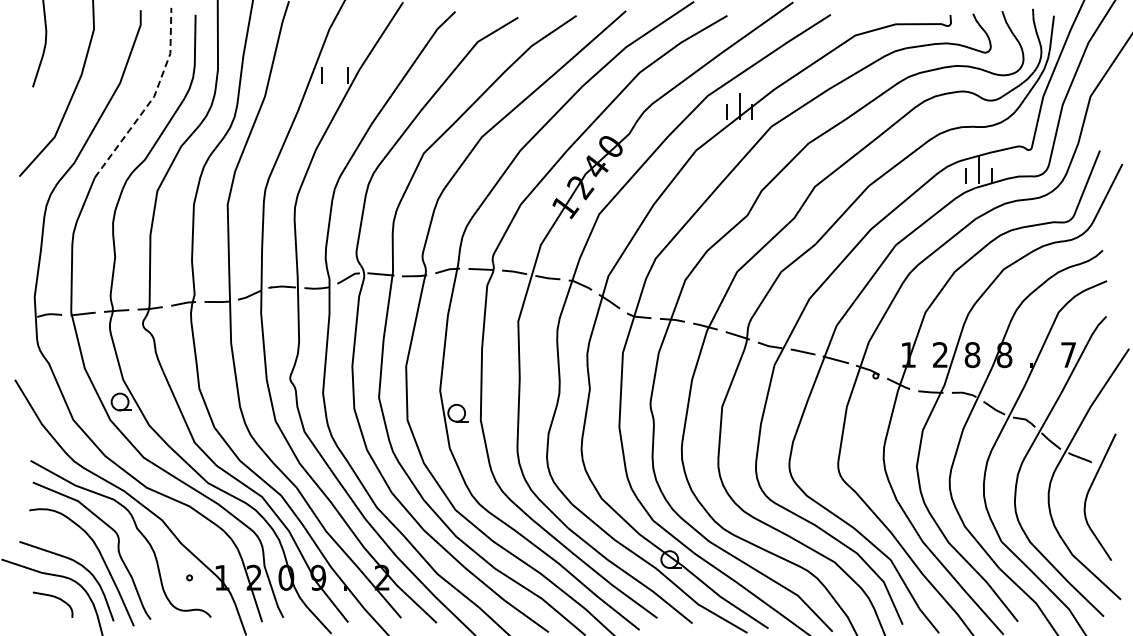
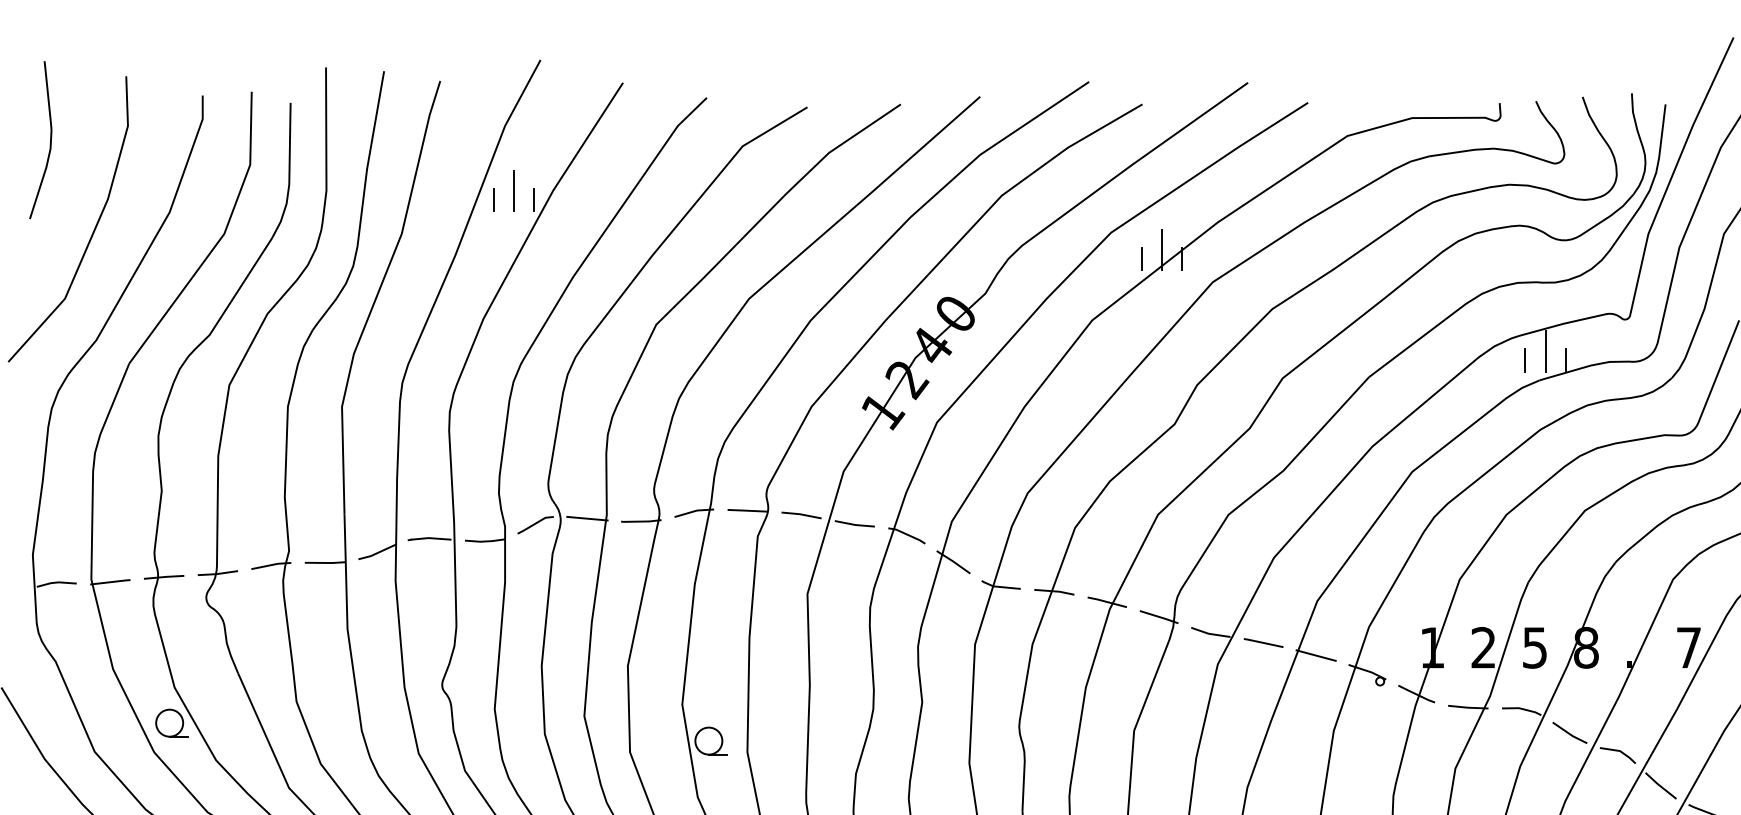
line: (334, 69) -> (513, 190), added
line: (152, 99) -> (221, 238), dashed -> solid
text: (972, 355) -> (1535, 648), 8 -> 5

